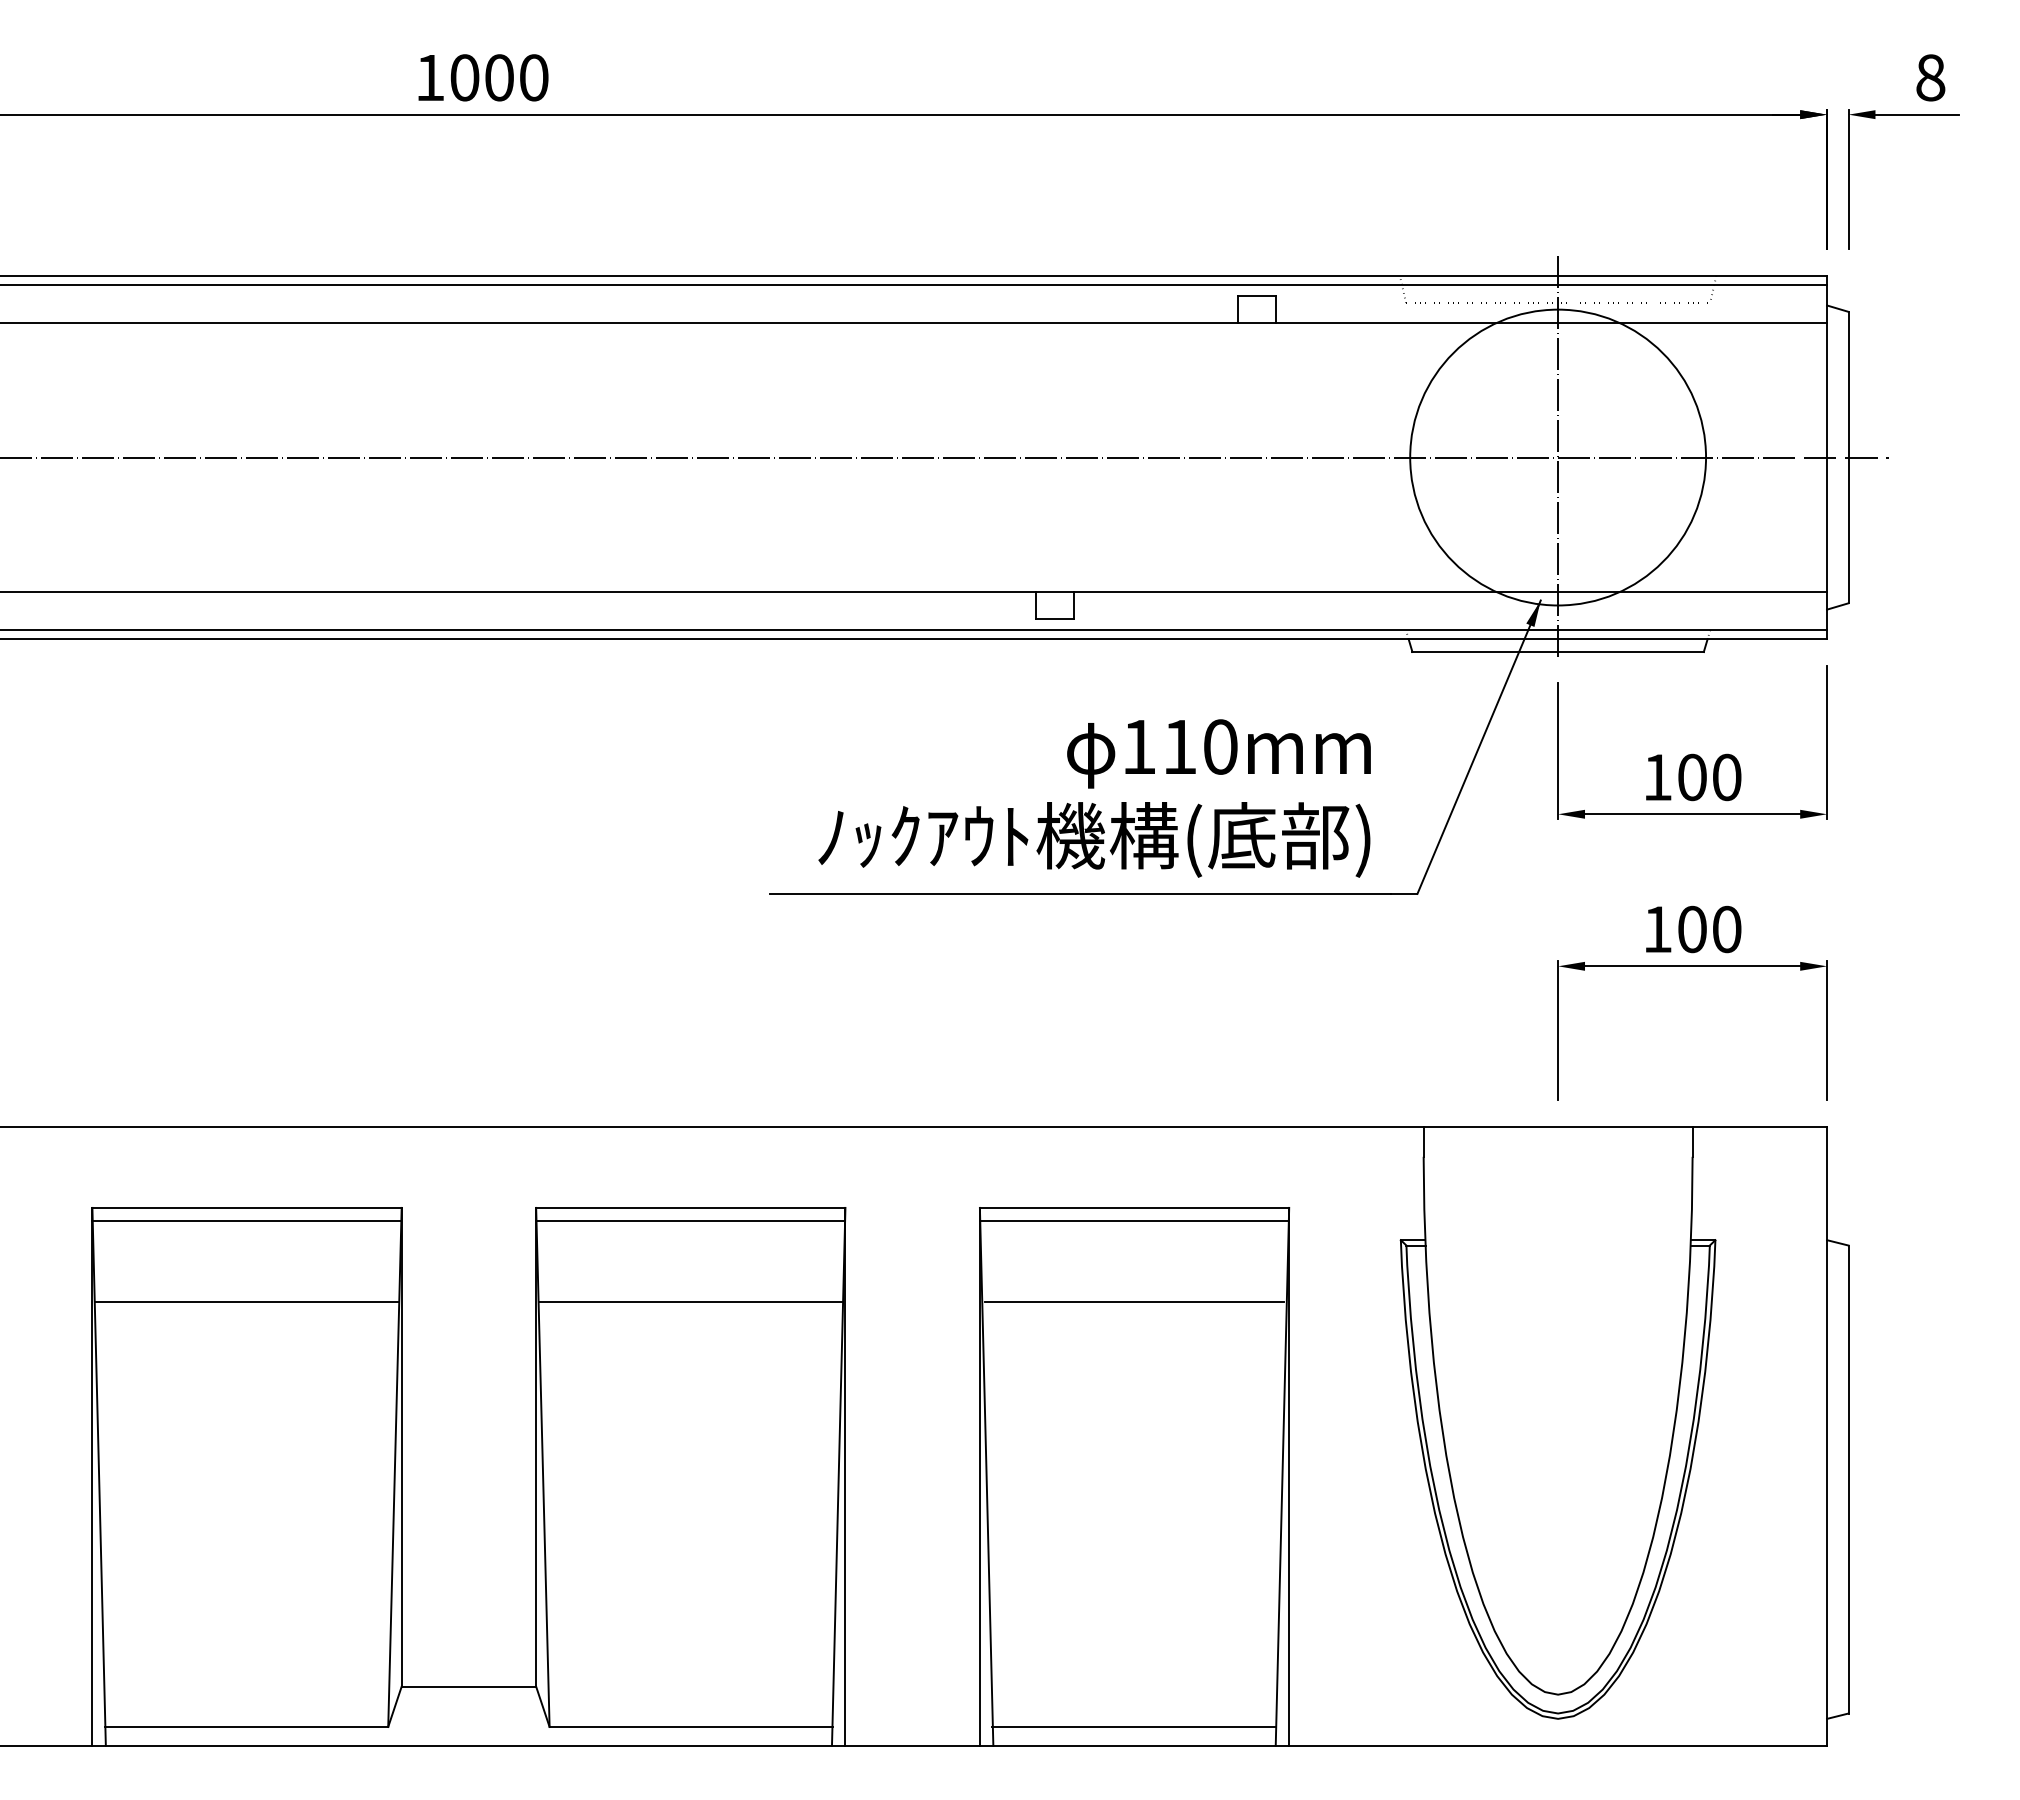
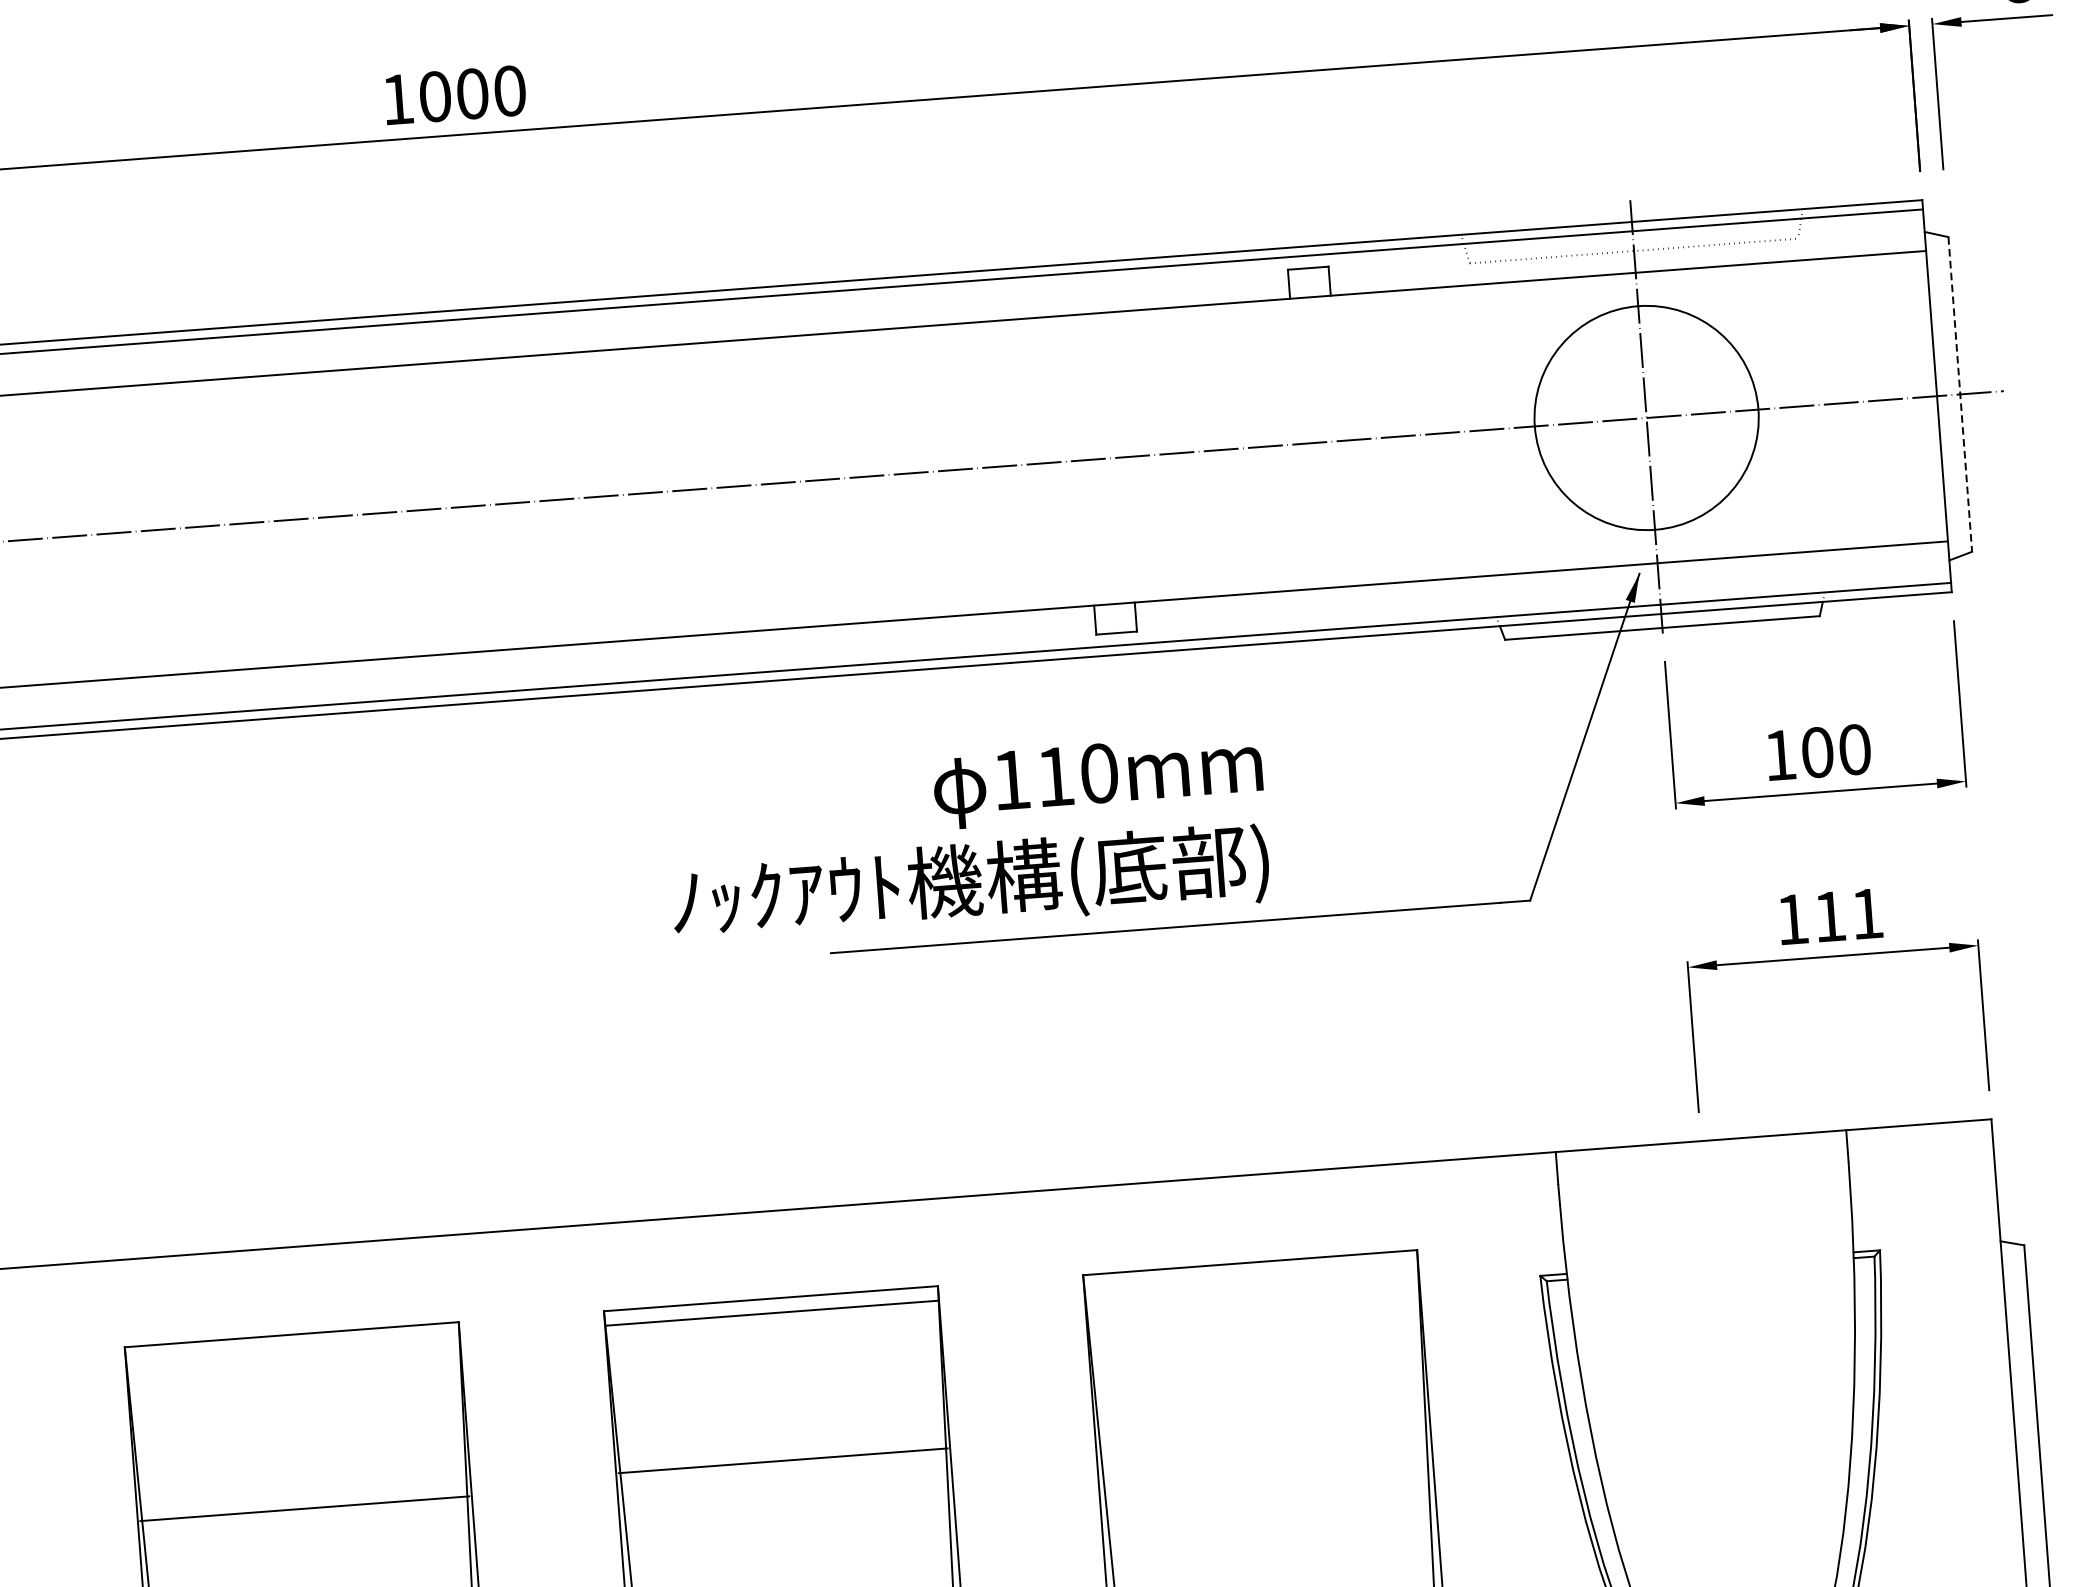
circle: (1558, 457) -> (1647, 417), size x0.7
line: (1848, 457) -> (1960, 394), solid -> dashed
text: (1094, 798) -> (967, 839), moved
text: (1709, 929) -> (1848, 915), 100 -> 111
line: (246, 1221) -> (292, 1349), removed
line: (1133, 1221) -> (1250, 1277), removed
line: (246, 1302) -> (304, 1509), moved
line: (690, 1302) -> (782, 1461), moved
line: (1134, 1302) -> (1257, 1364), removed

